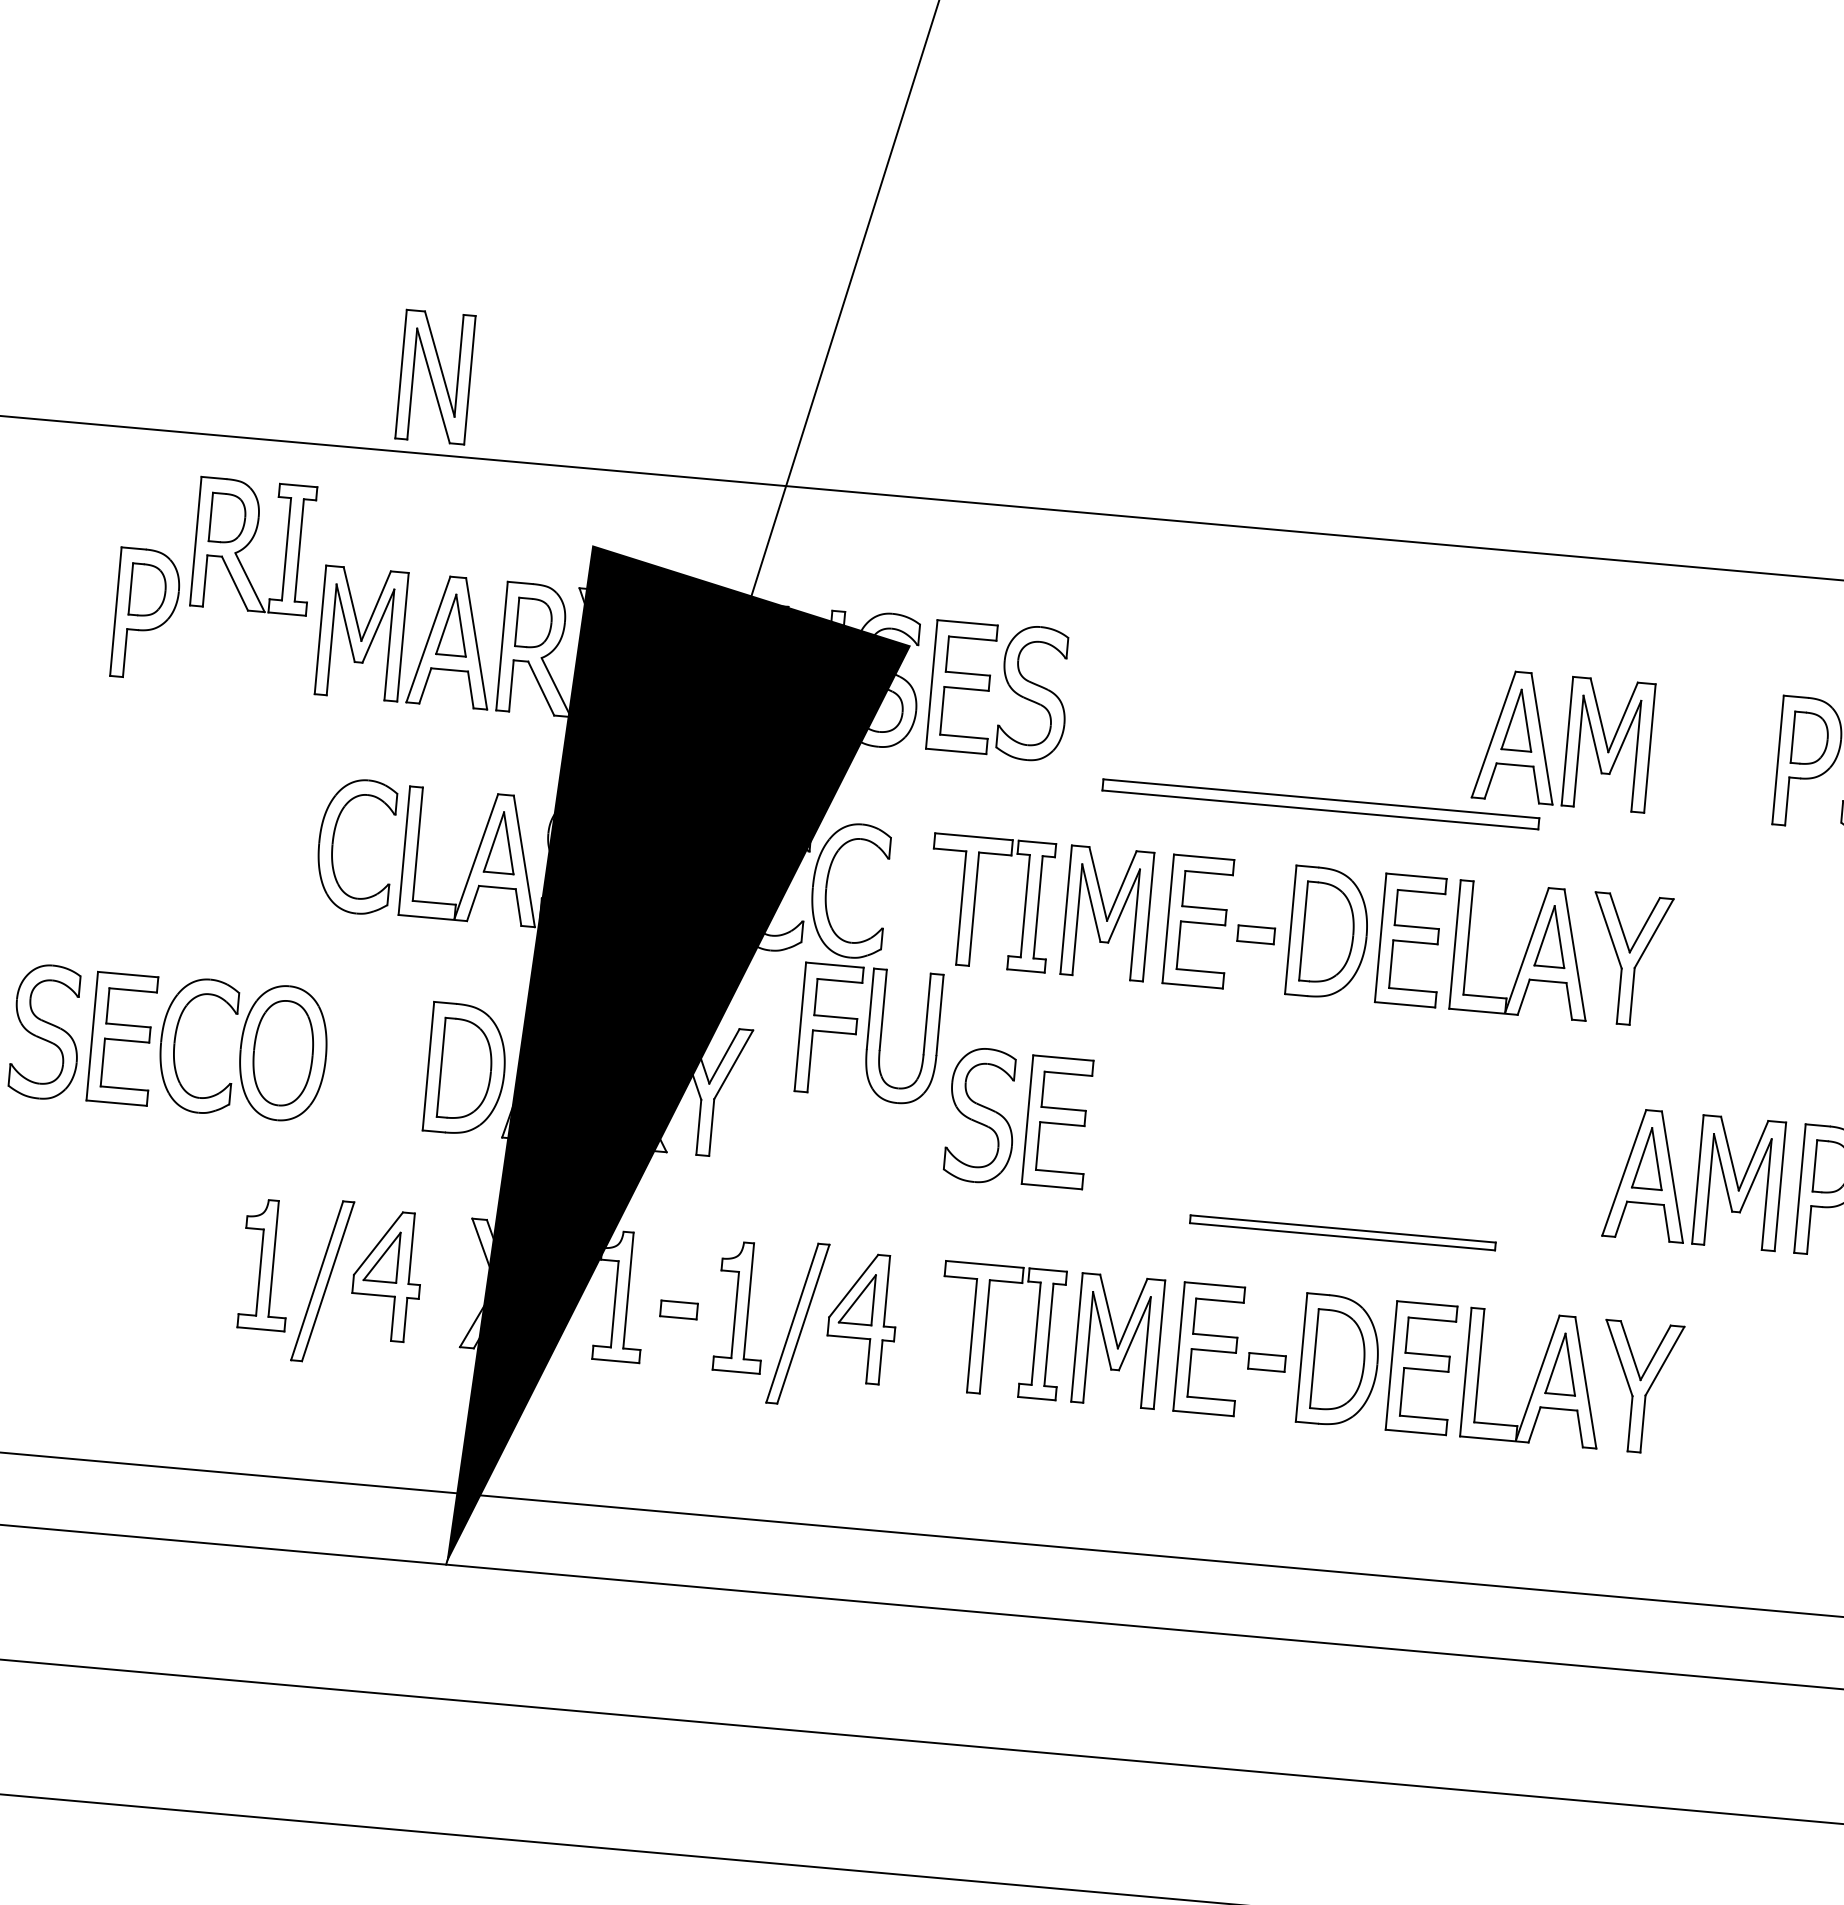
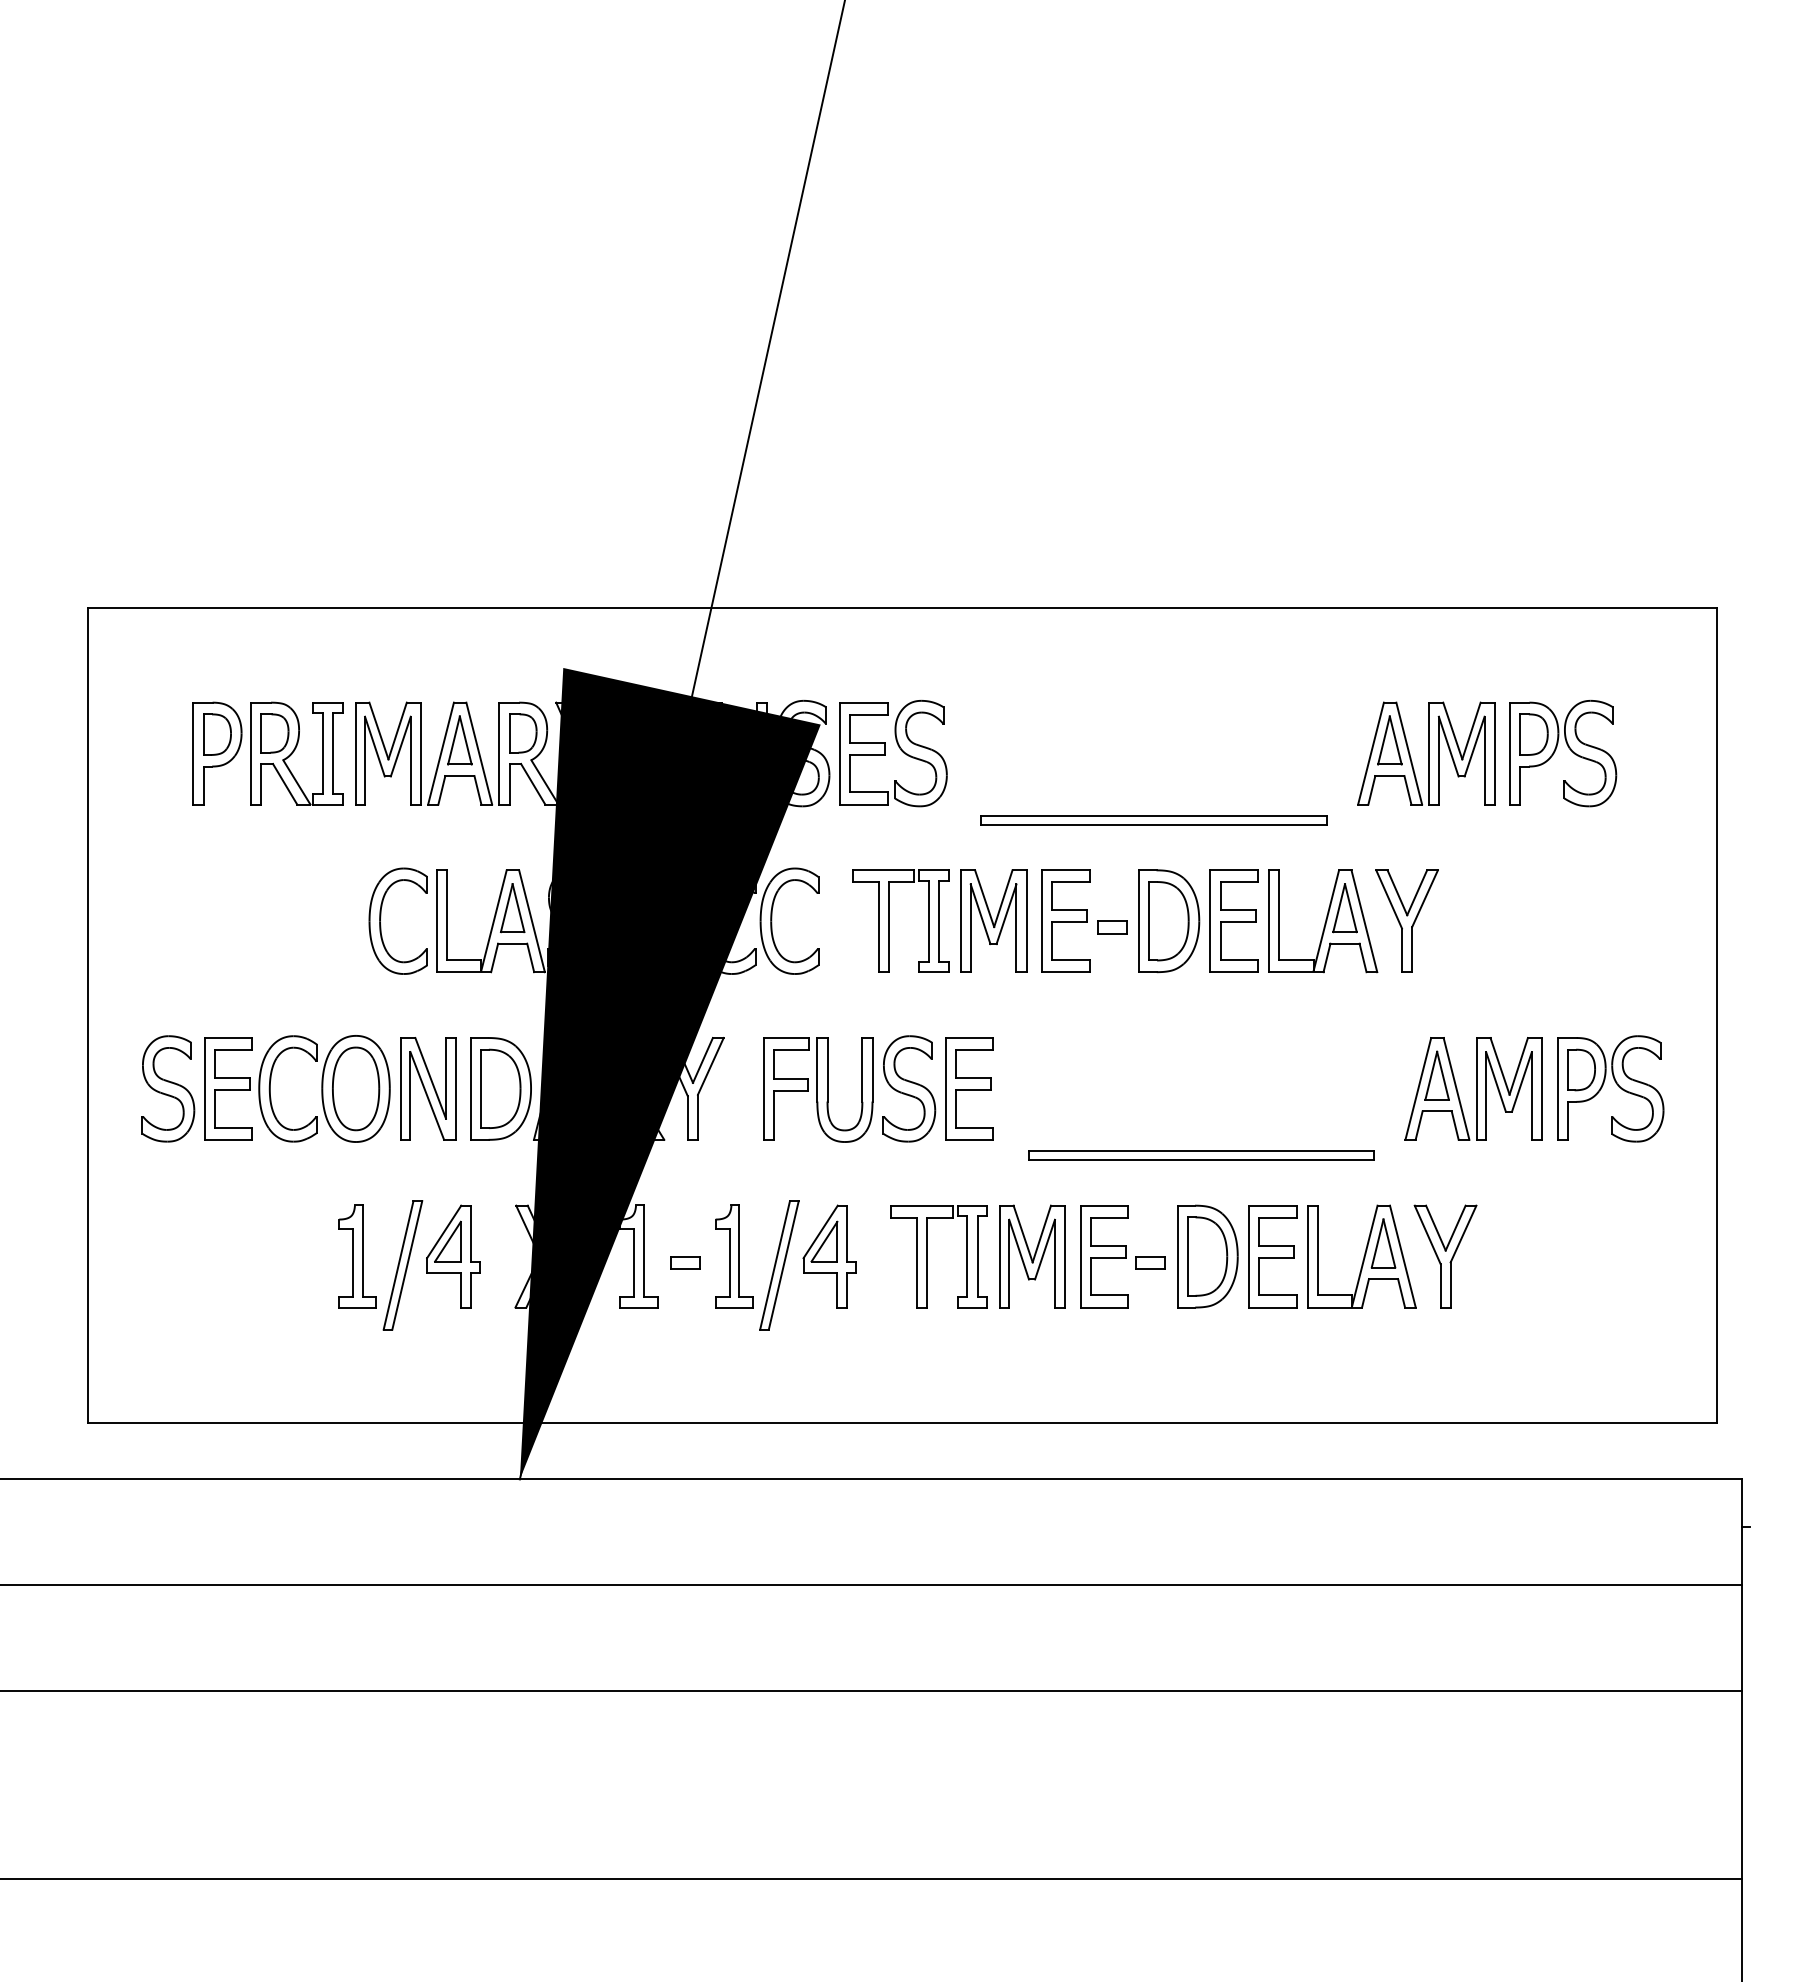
part: (435, 376) -> (428, 1088), moved
part: (252, 546) -> (296, 753), moved
part: (1563, 740) -> (1426, 753), moved
part: (869, 1033) -> (818, 1089), moved
part: (1343, 1232) -> (1201, 1155), size x1.43

